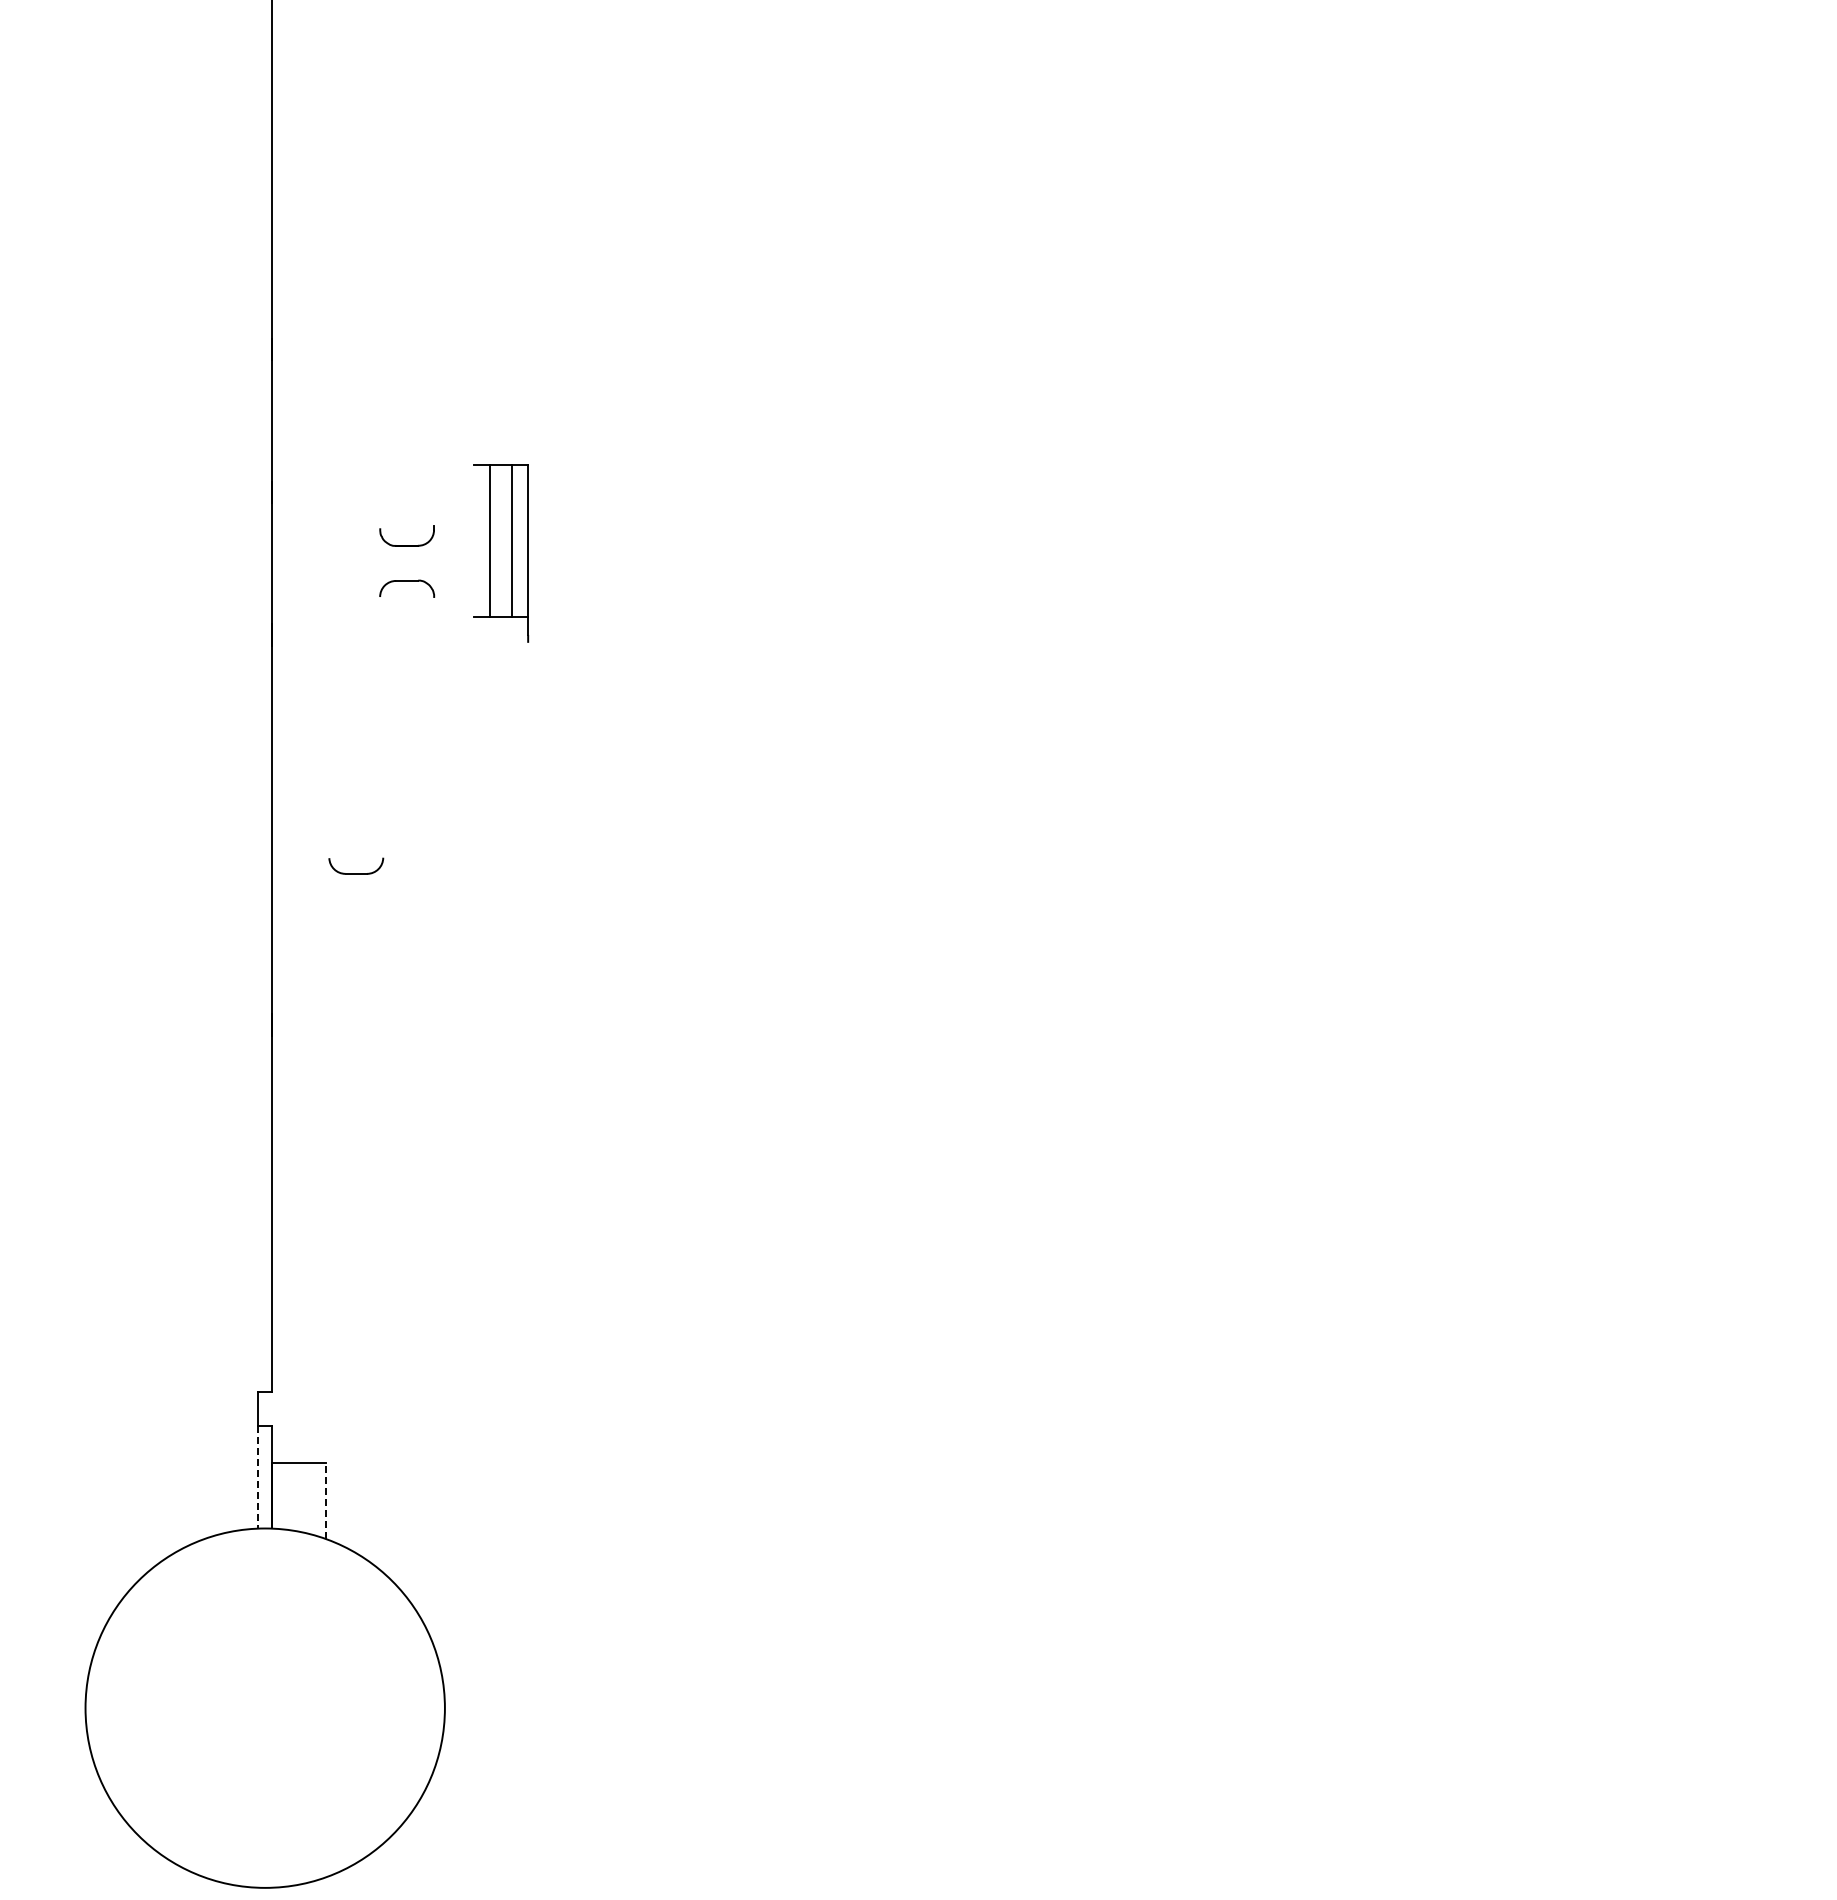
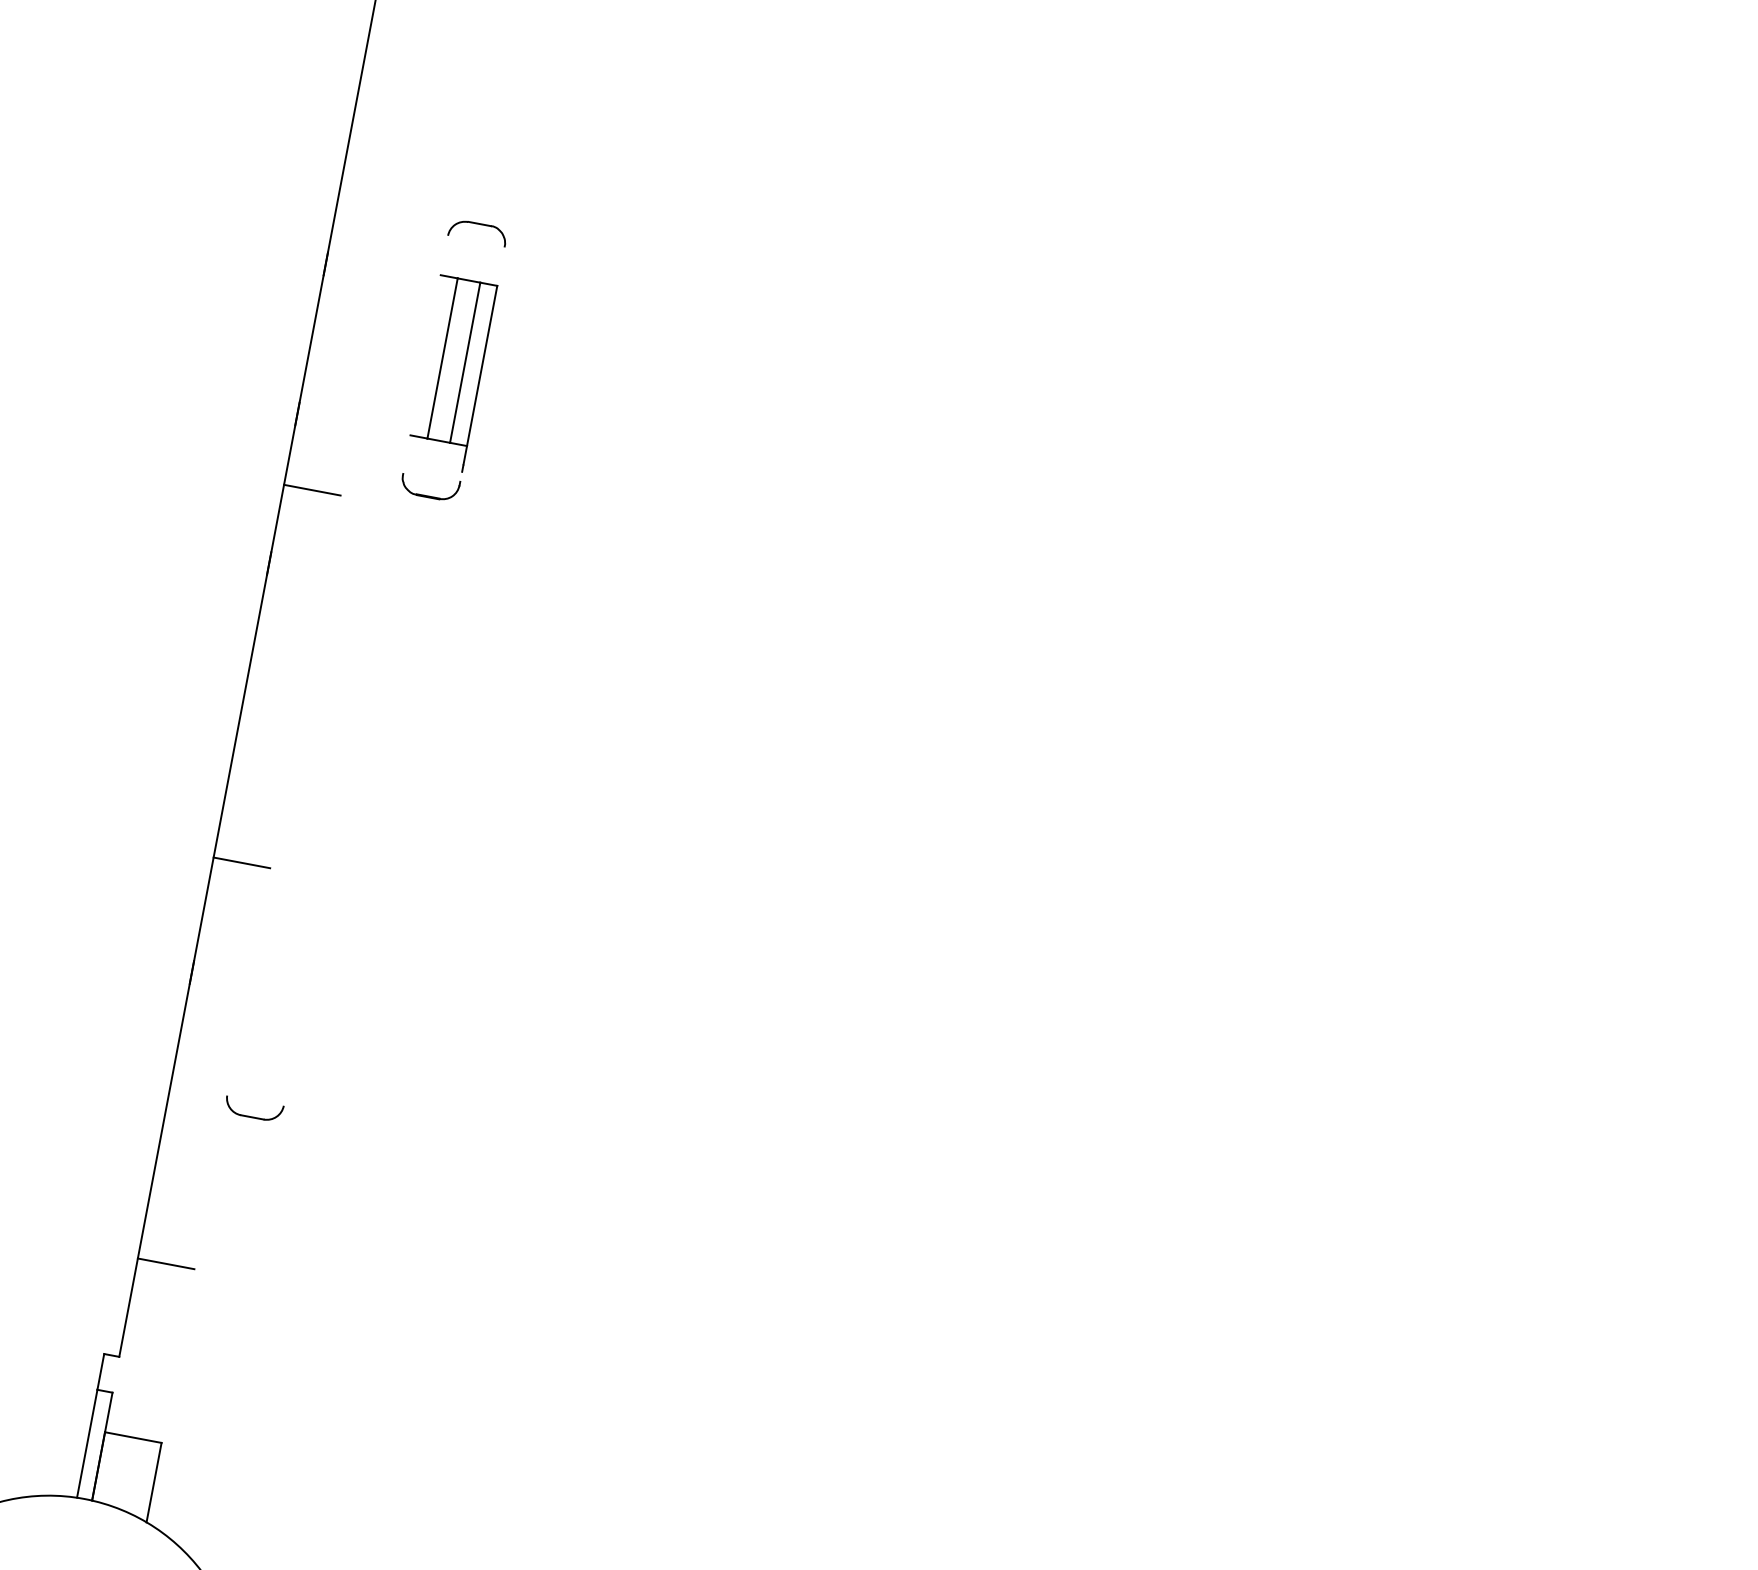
part: (501, 553) -> (451, 373), moved
line: (299, 559) -> (312, 489), added
part: (407, 581) -> (479, 224), moved
part: (356, 873) -> (252, 1117), moved
line: (299, 915) -> (242, 863), added
line: (299, 1297) -> (166, 1263), added
line: (258, 1477) -> (87, 1444), dashed -> solid
line: (326, 1501) -> (154, 1482), dashed -> solid

